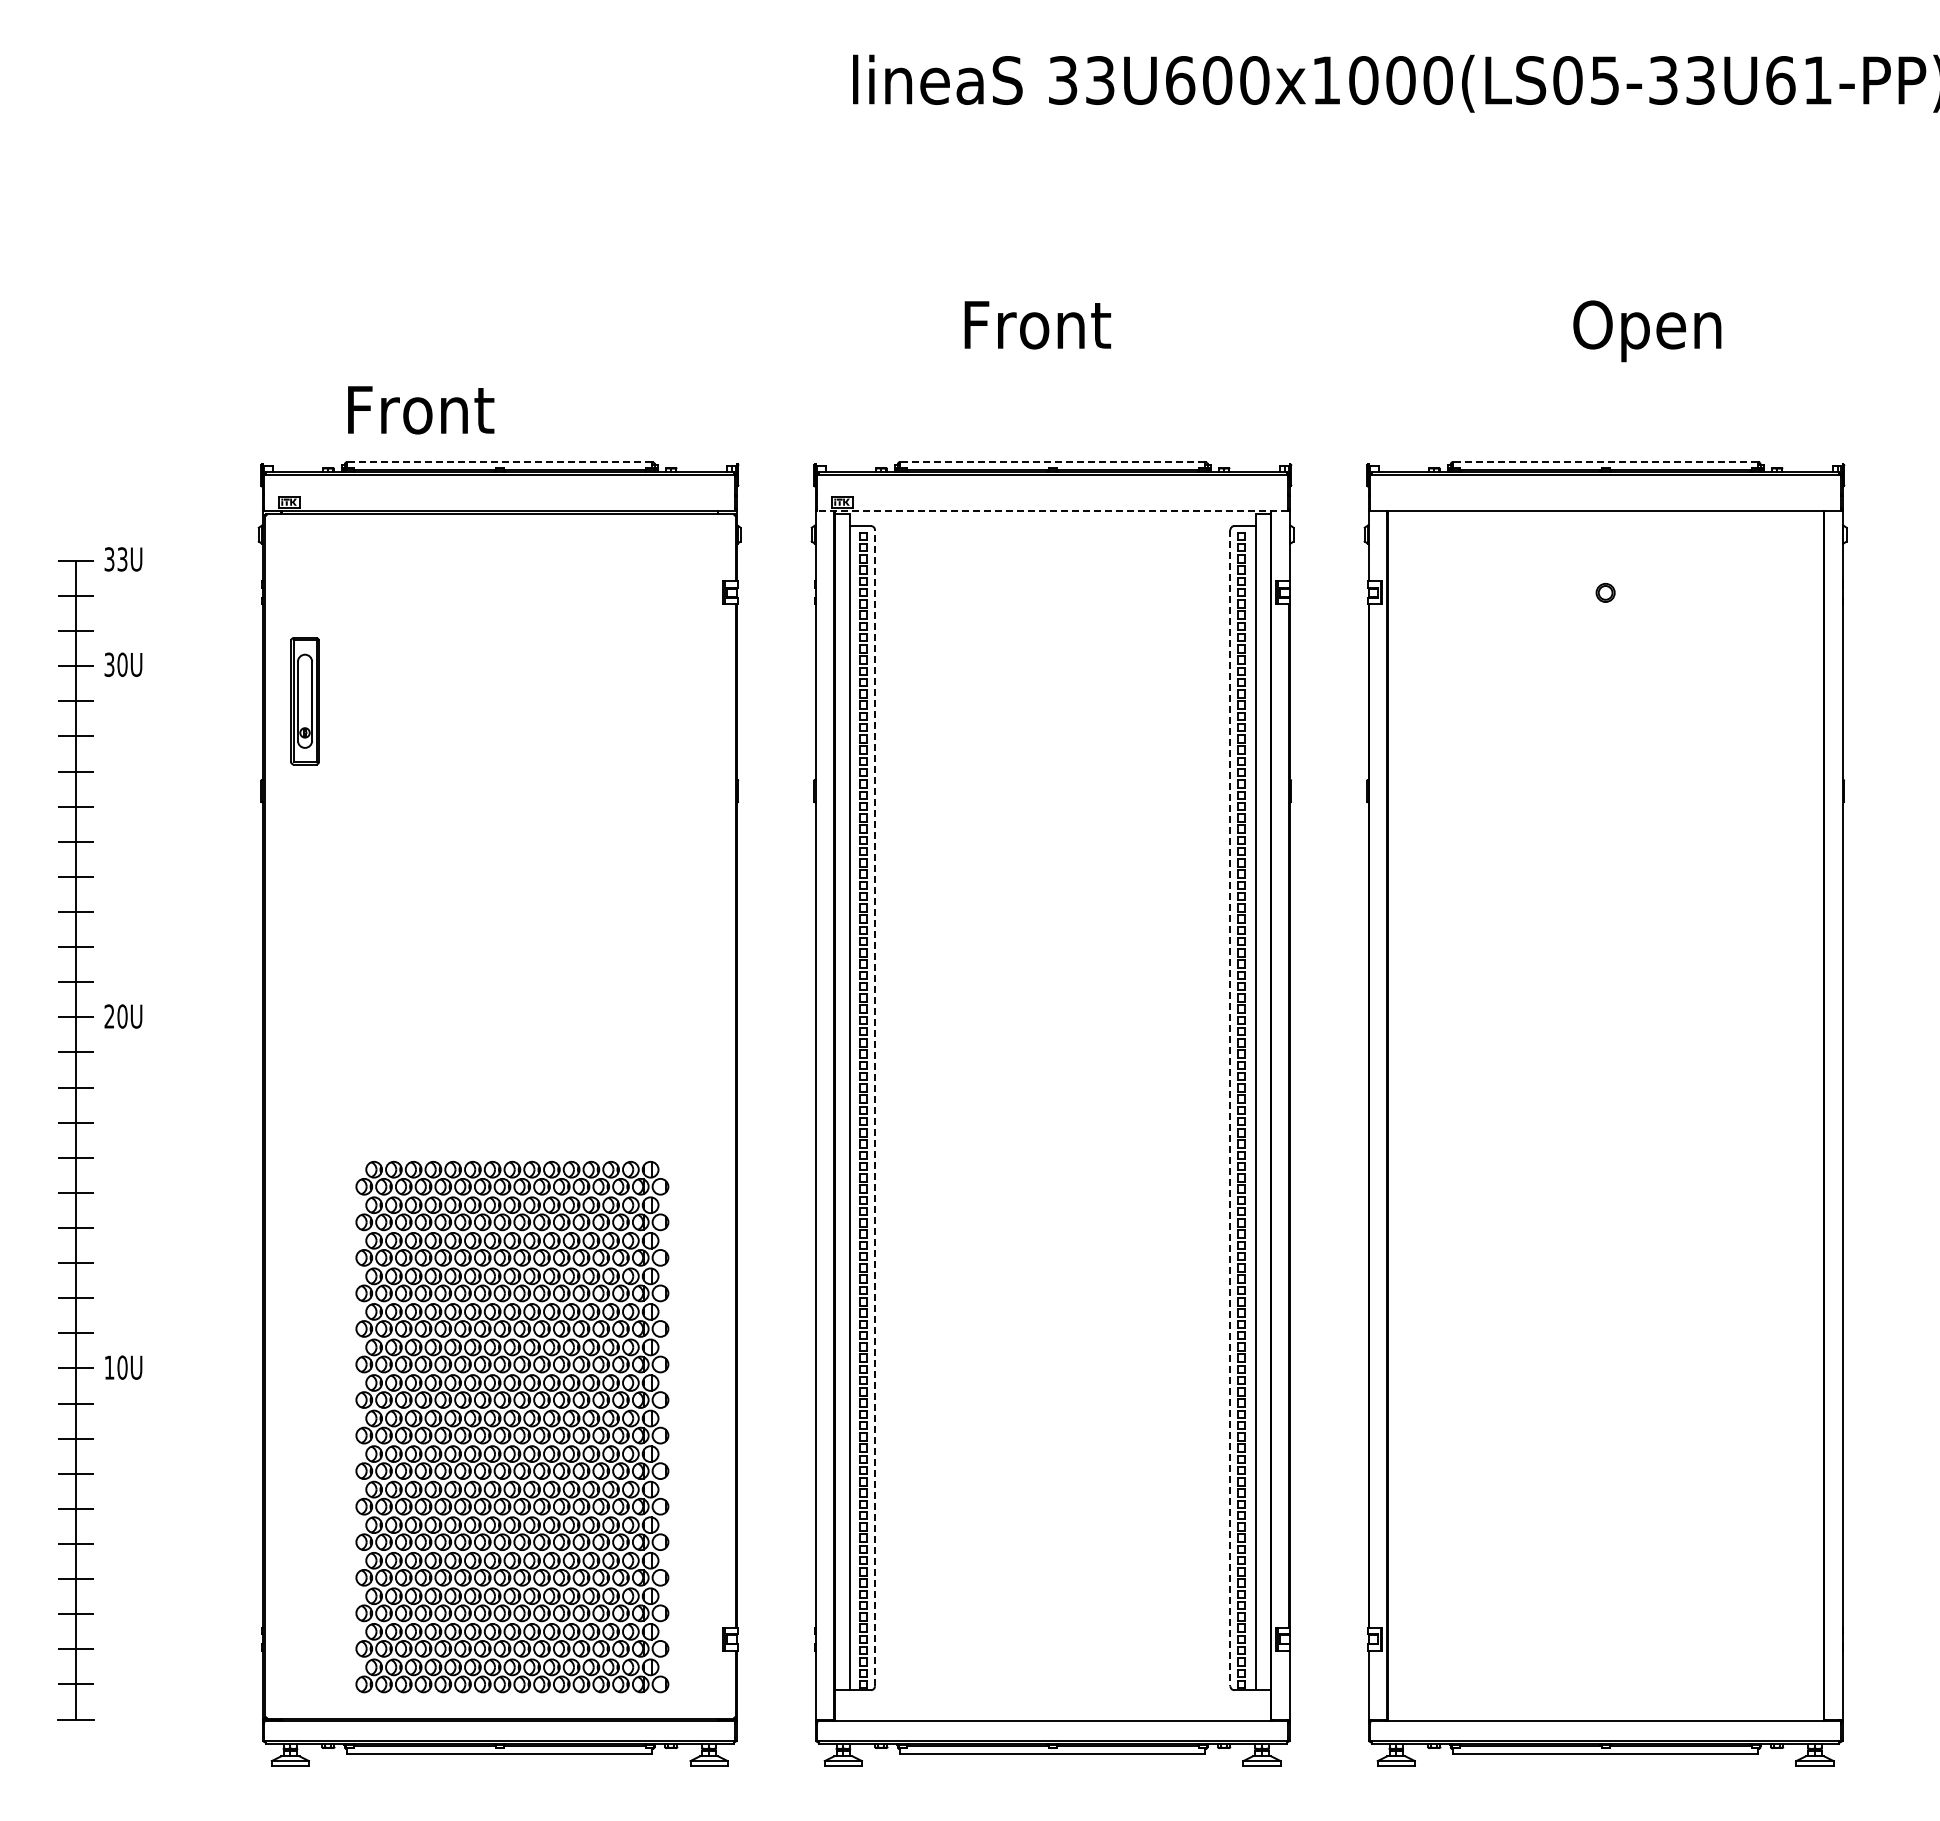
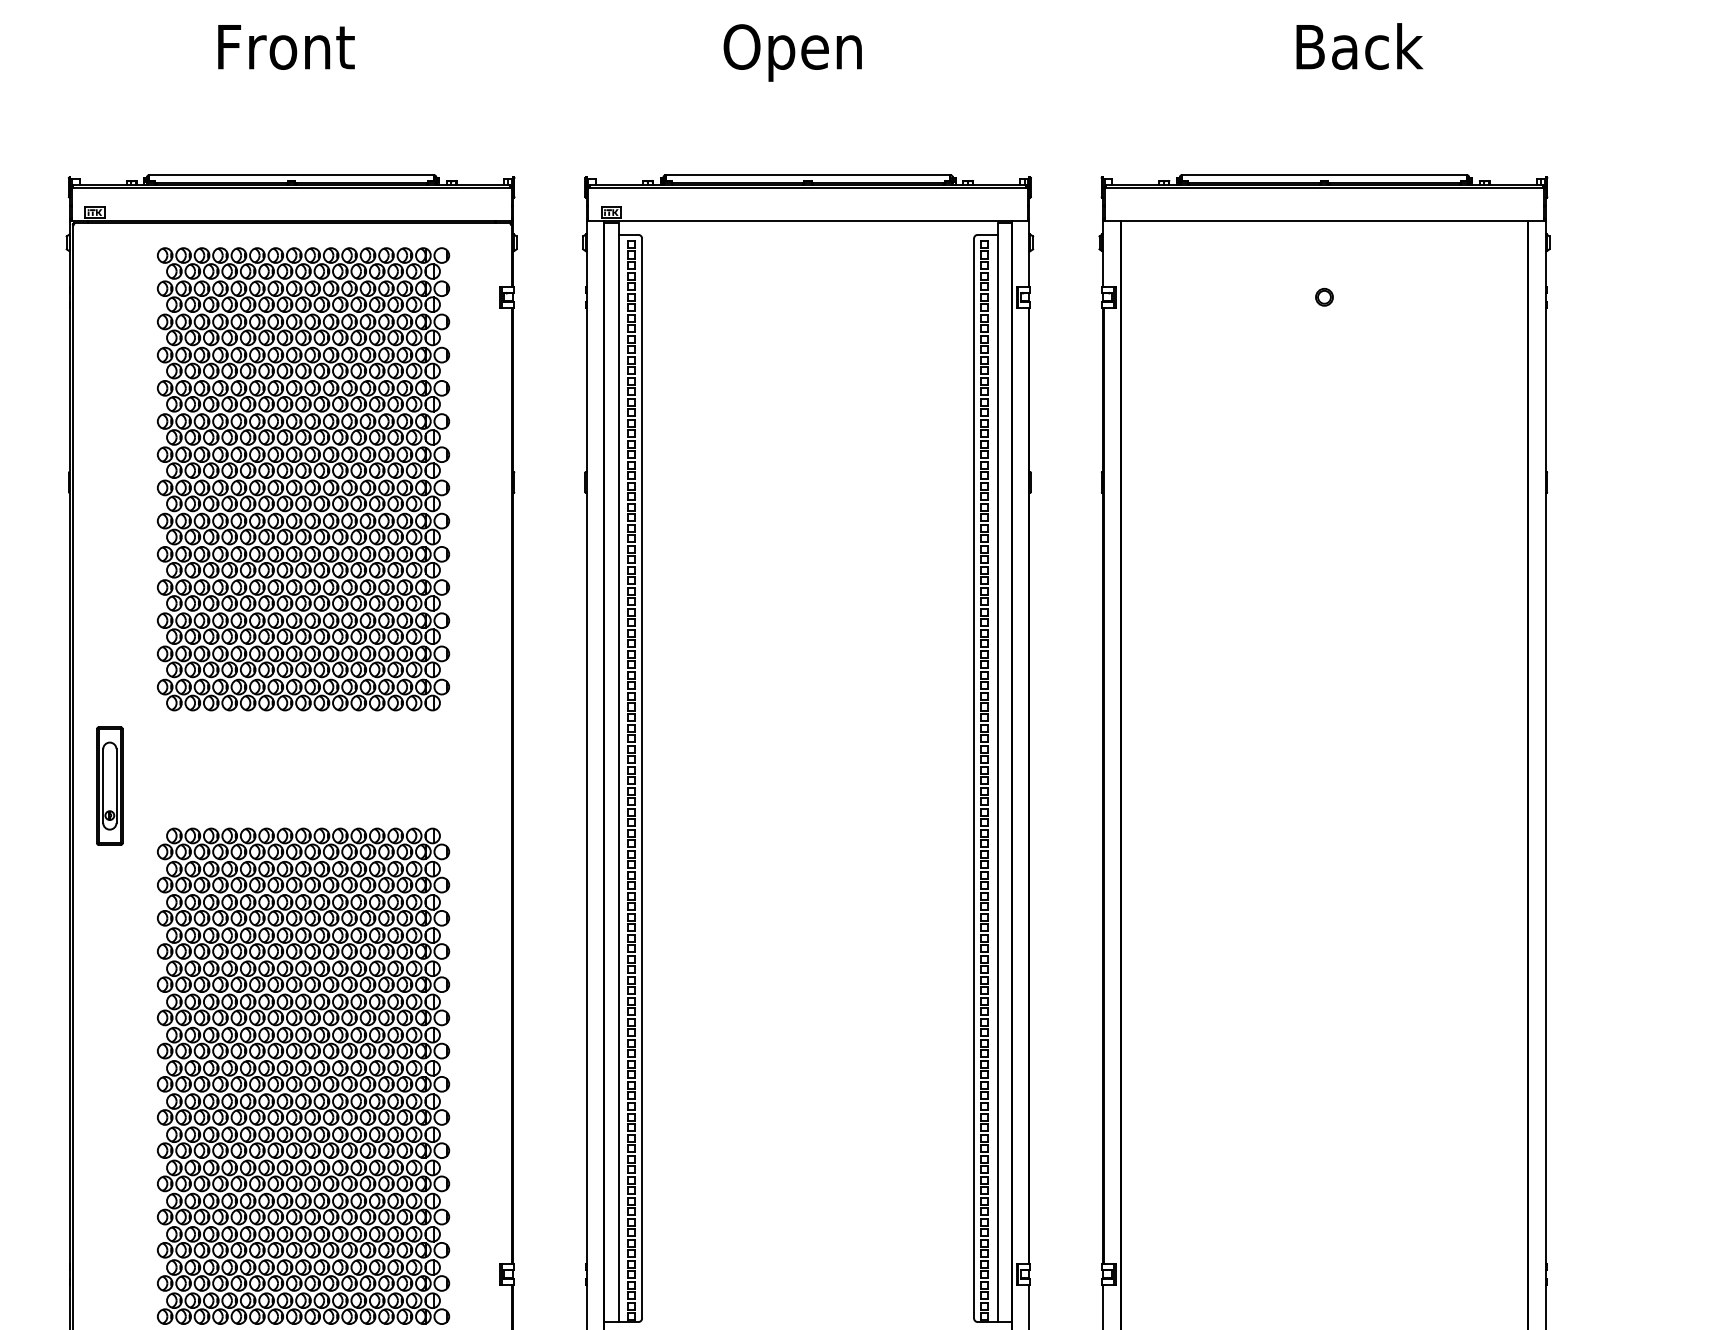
text: (1647, 330) -> (1363, 52), Open -> Back
text: (1036, 331) -> (792, 53), Front -> Open
text: (421, 410) -> (286, 47), moved
line: (499, 462) -> (291, 175), dashed -> solid
line: (1052, 462) -> (807, 175), dashed -> solid
line: (1605, 462) -> (1324, 175), dashed -> solid
line: (1052, 510) -> (807, 220), dashed -> solid
part: (304, 701) -> (109, 786), moved
part: (512, 787) -> (303, 479), added
line: (874, 1107) -> (641, 777), dashed -> solid
line: (1230, 1108) -> (974, 778), dashed -> solid

